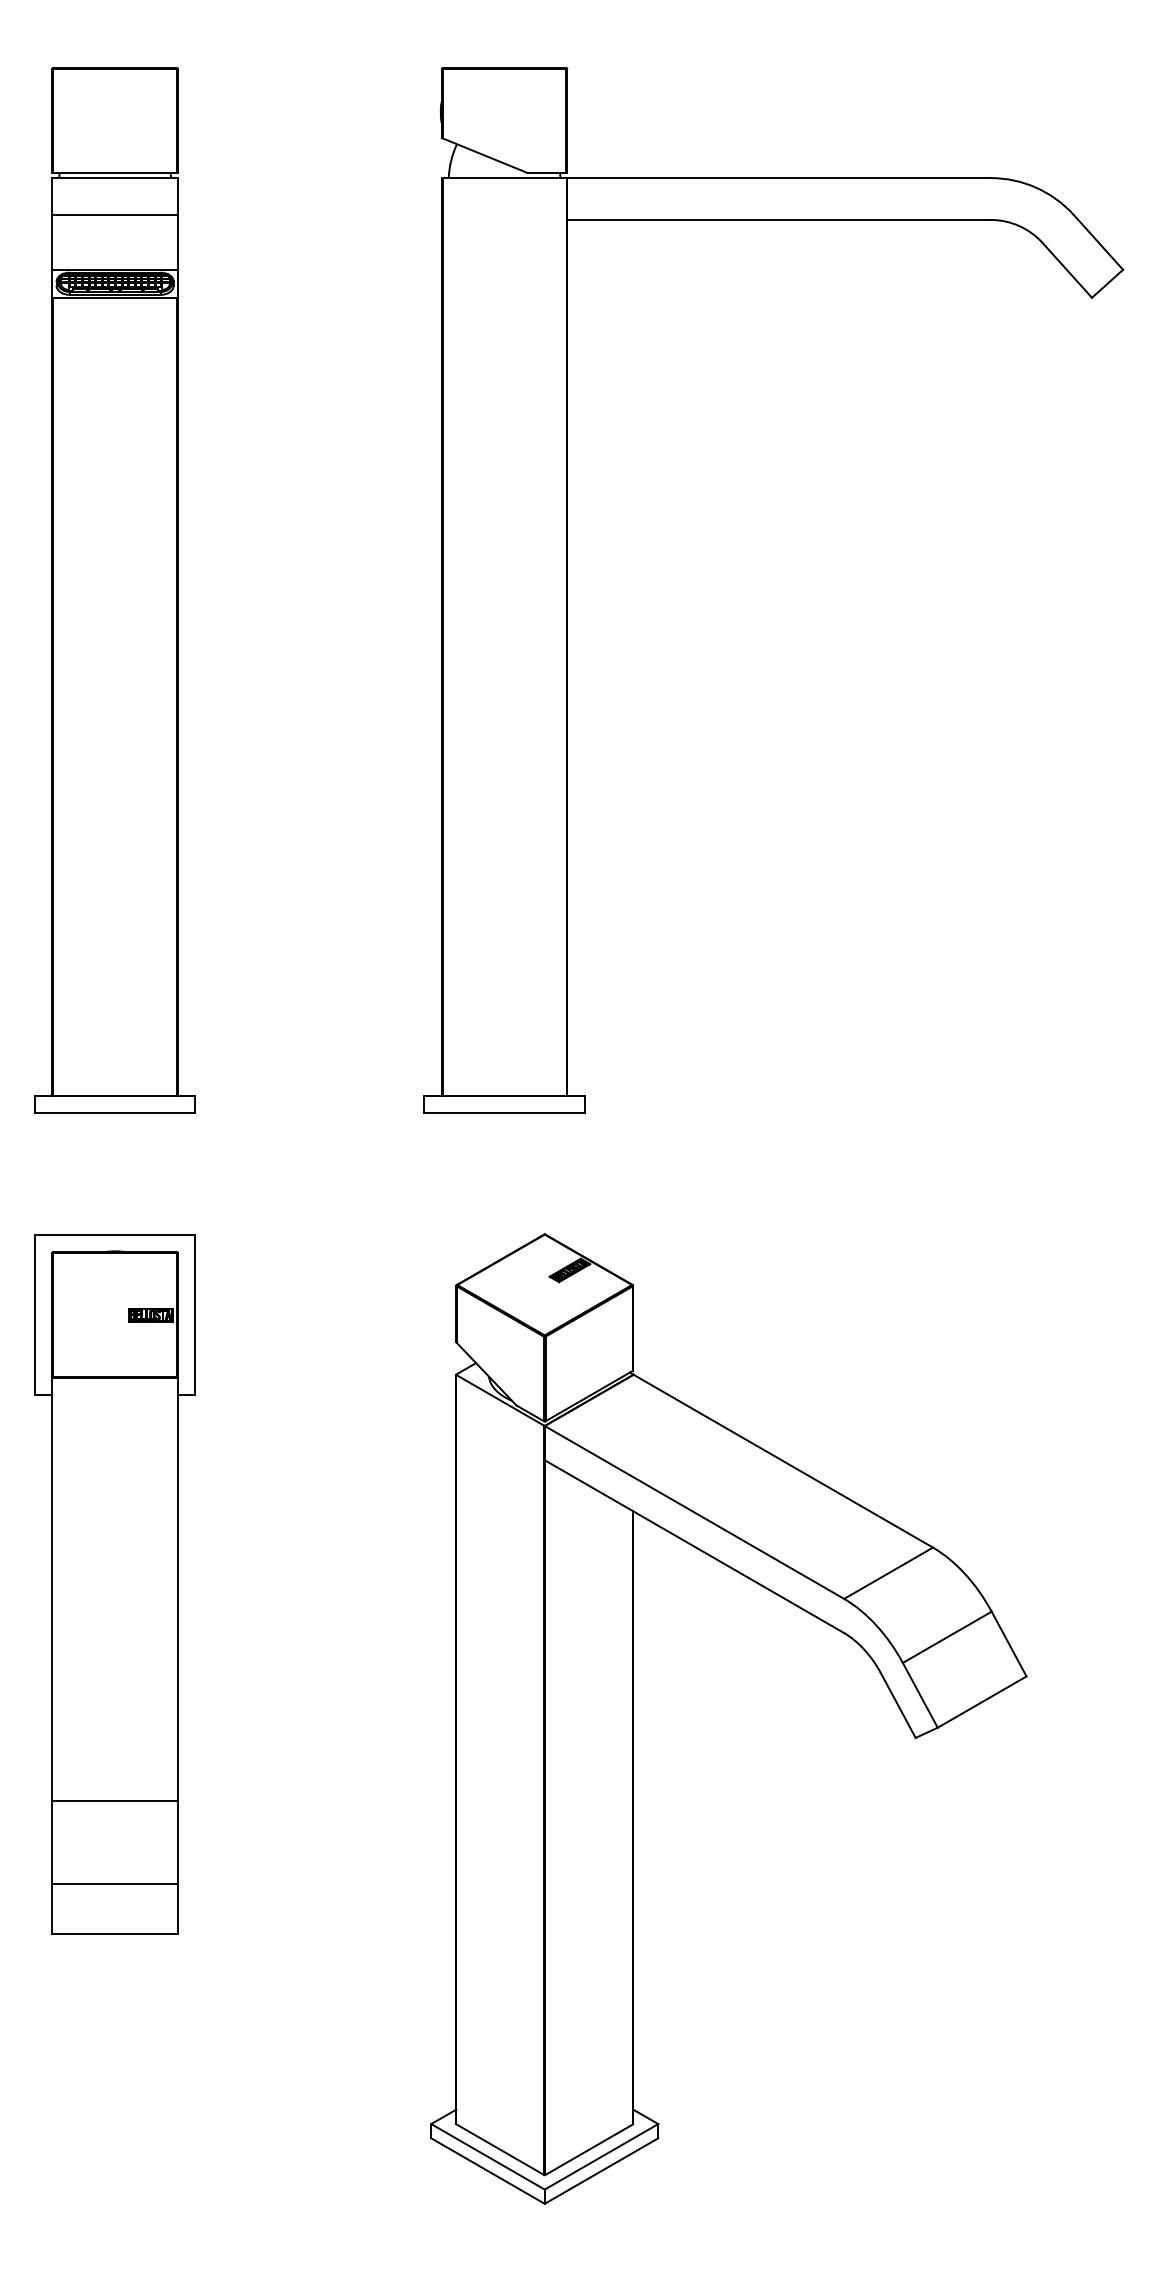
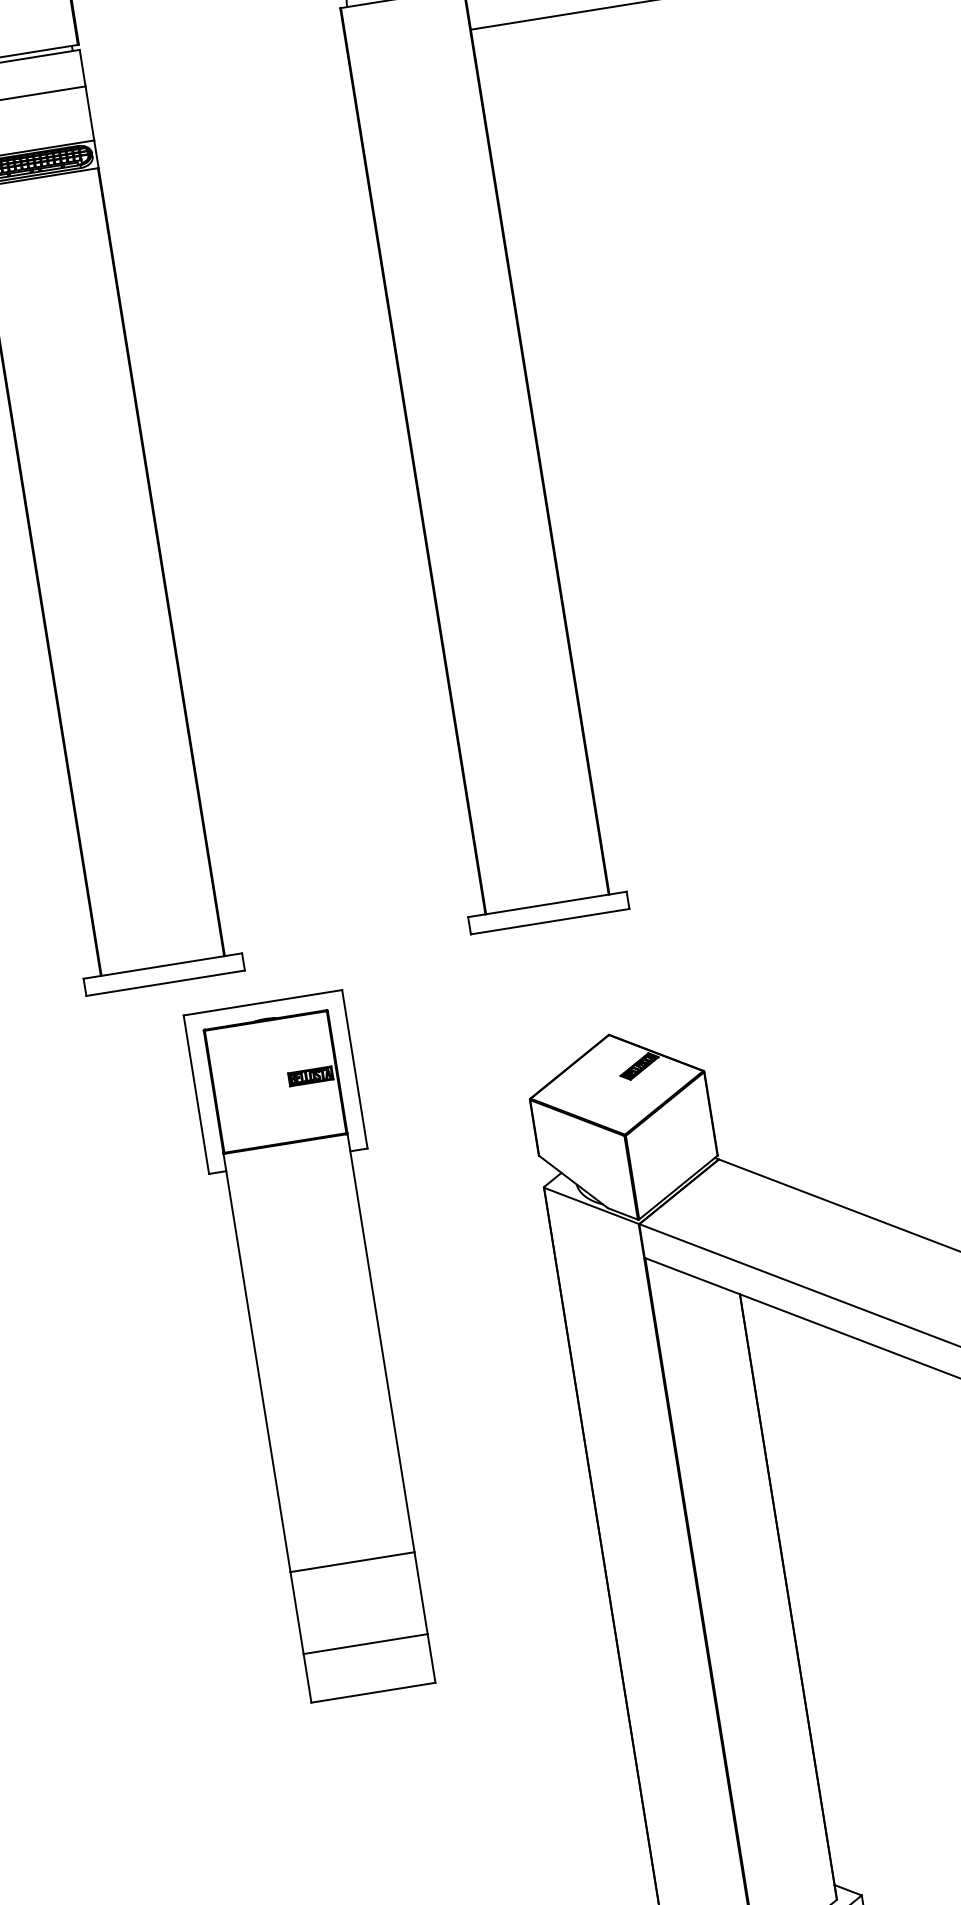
part: (114, 1584) -> (317, 1348), moved

